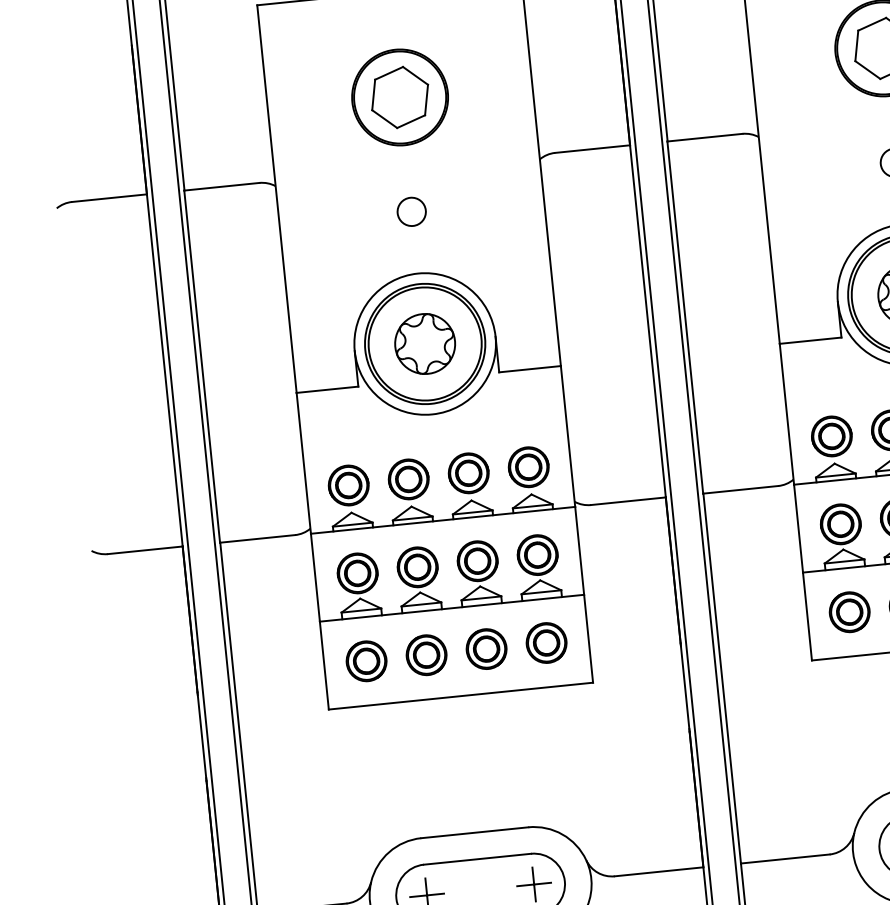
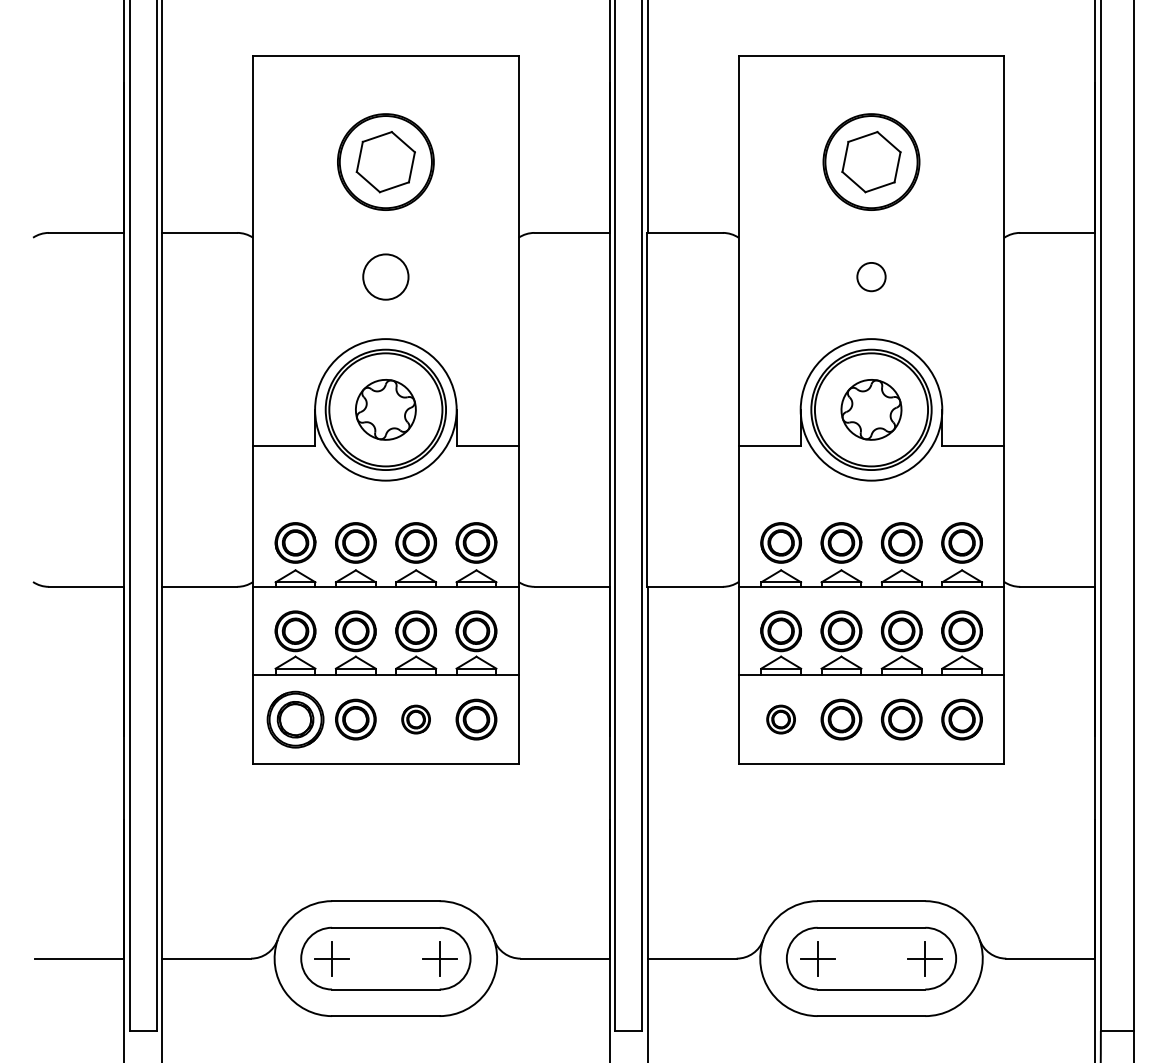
circle: (411, 211) -> (385, 276), size x1.6
part: (849, 612) -> (780, 719), size x0.7
part: (485, 649) -> (415, 719), size x0.7
part: (366, 661) -> (295, 719), size x1.4

